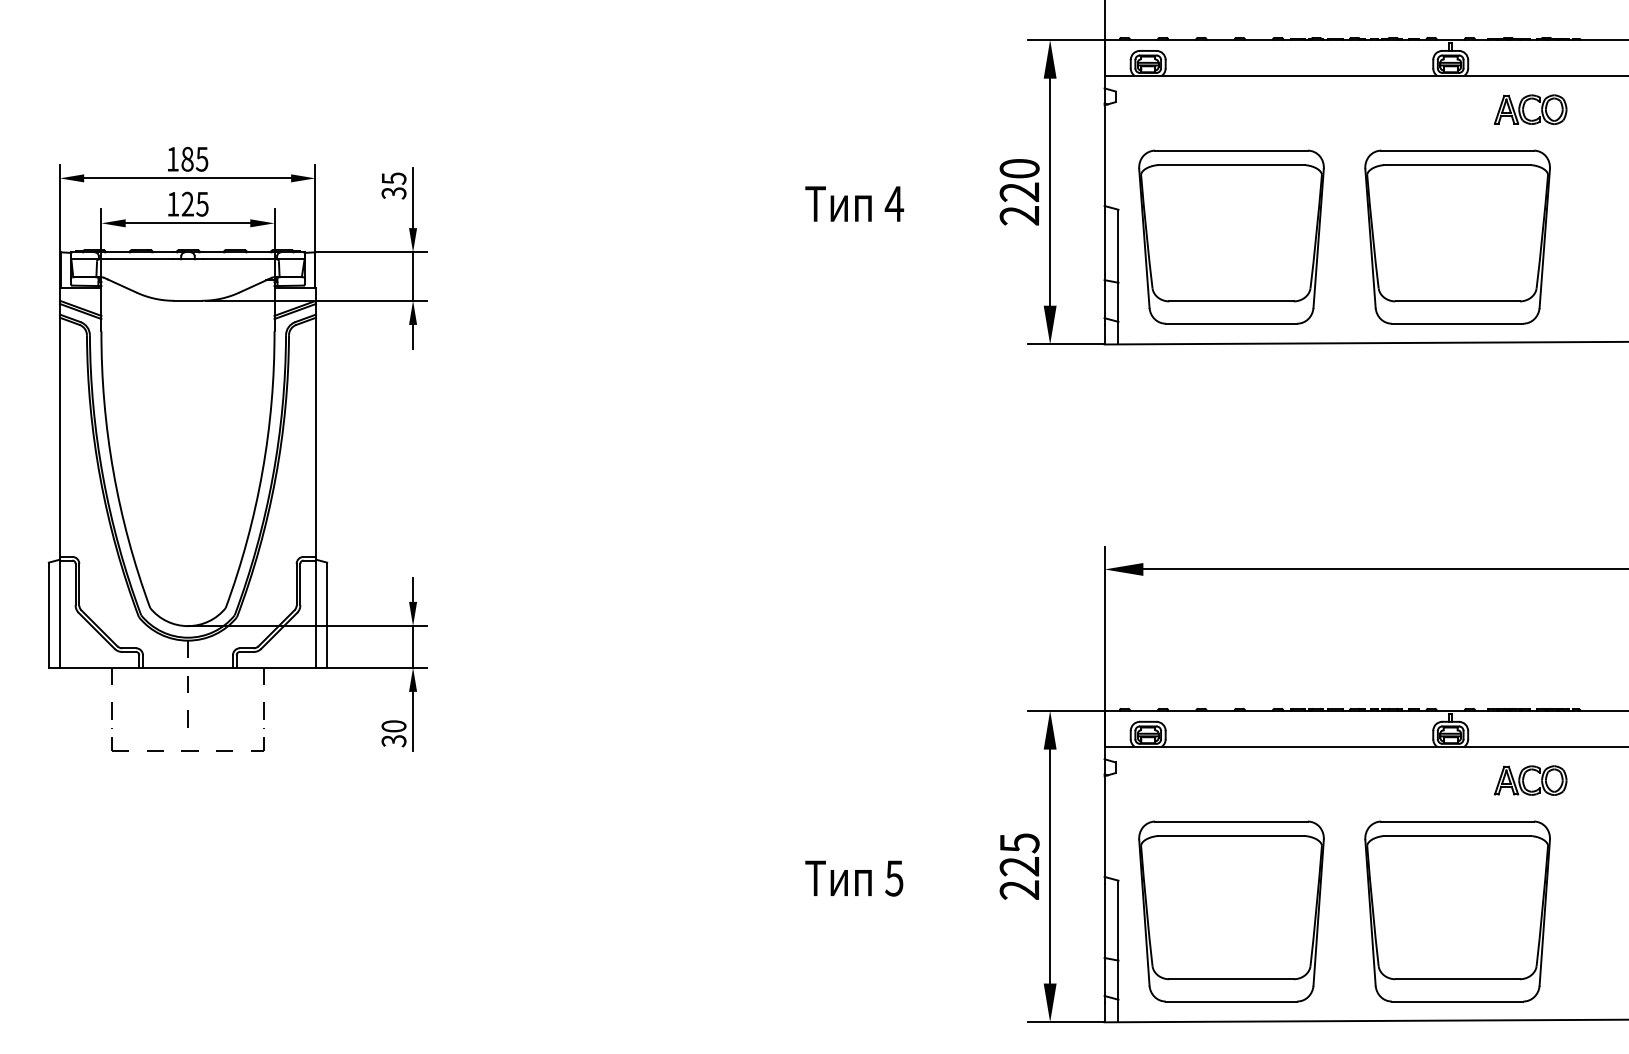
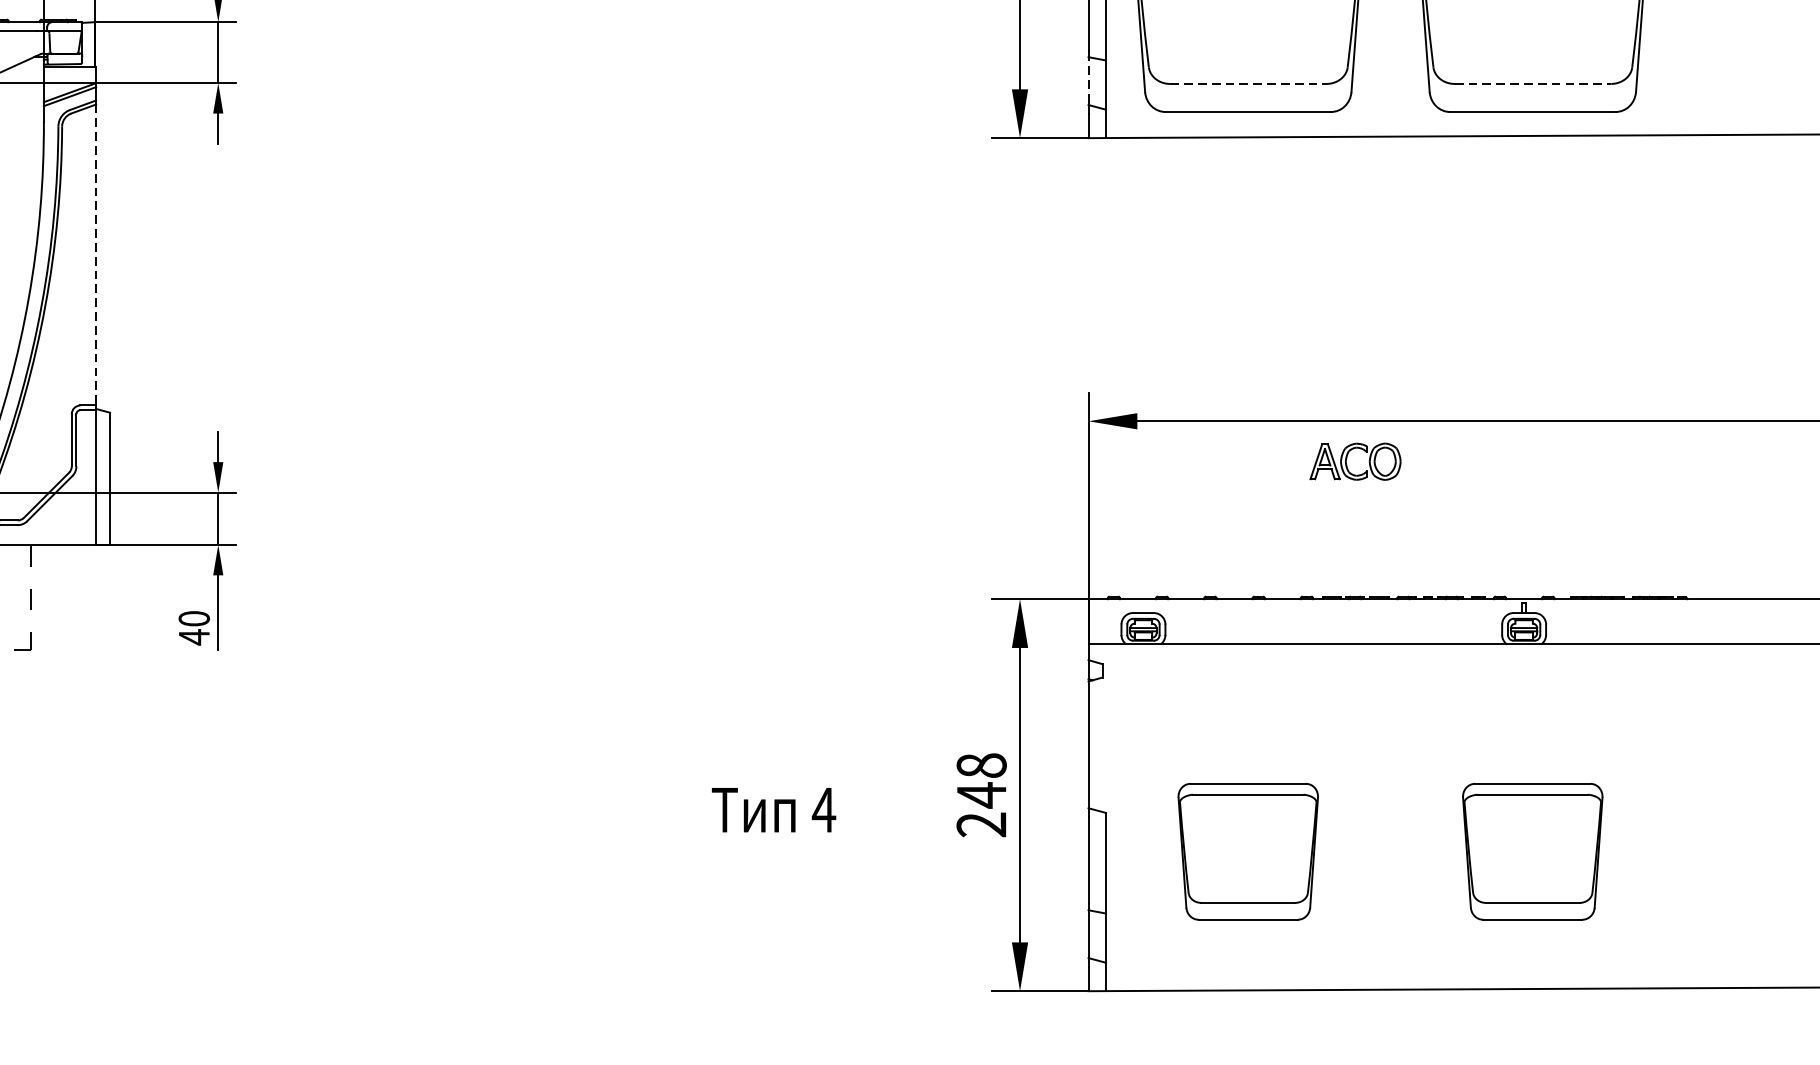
line: (1104, 298) -> (1088, 80), solid -> dashed
line: (1232, 301) -> (1249, 84), solid -> dashed
line: (1458, 301) -> (1533, 84), solid -> dashed
line: (316, 437) -> (96, 255), solid -> dashed
text: (393, 740) -> (193, 636), 30 -> 40
part: (1524, 778) -> (1347, 459), moved
text: (1019, 855) -> (981, 781), 225 -> 248
text: (894, 878) -> (824, 810), 5 -> 4
part: (1231, 911) -> (1248, 851), size x0.6
part: (1457, 911) -> (1532, 851), size x0.6

